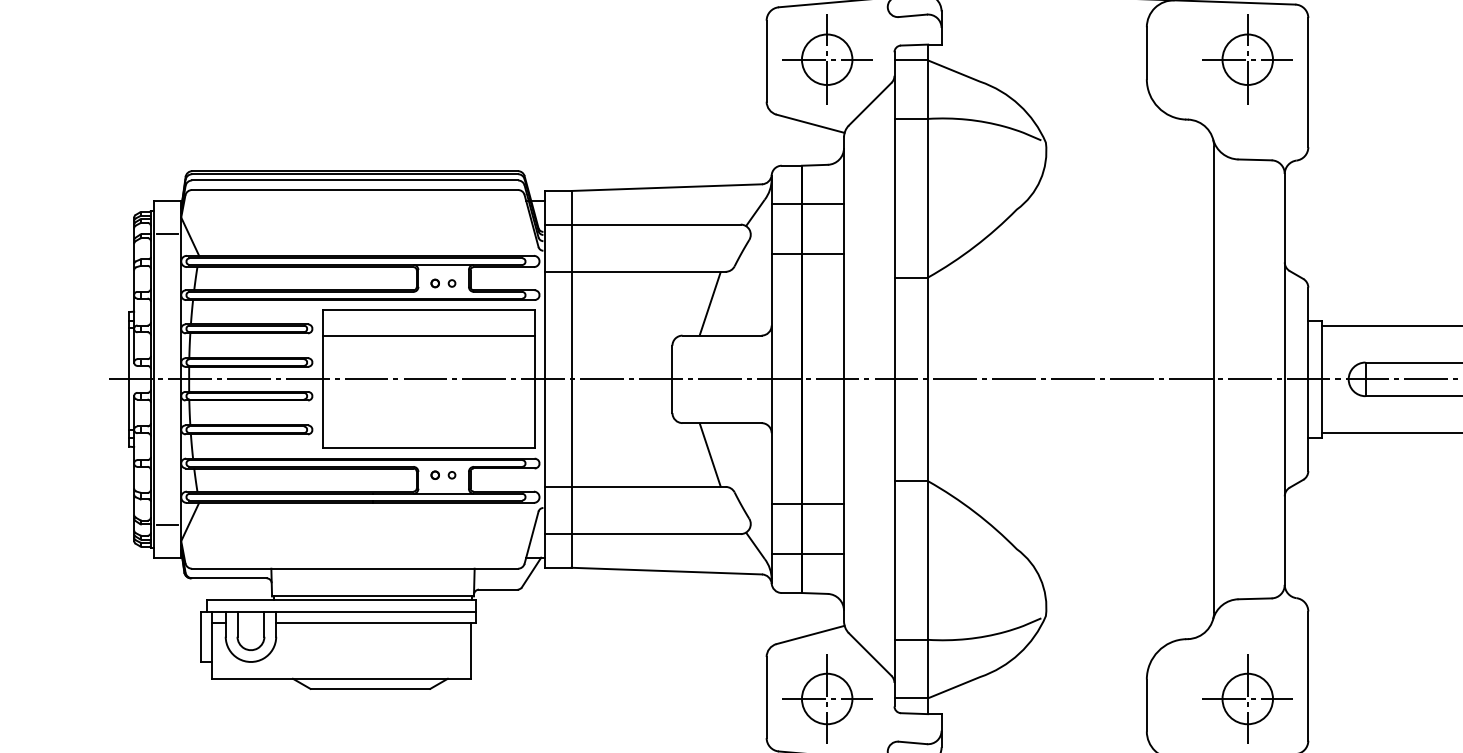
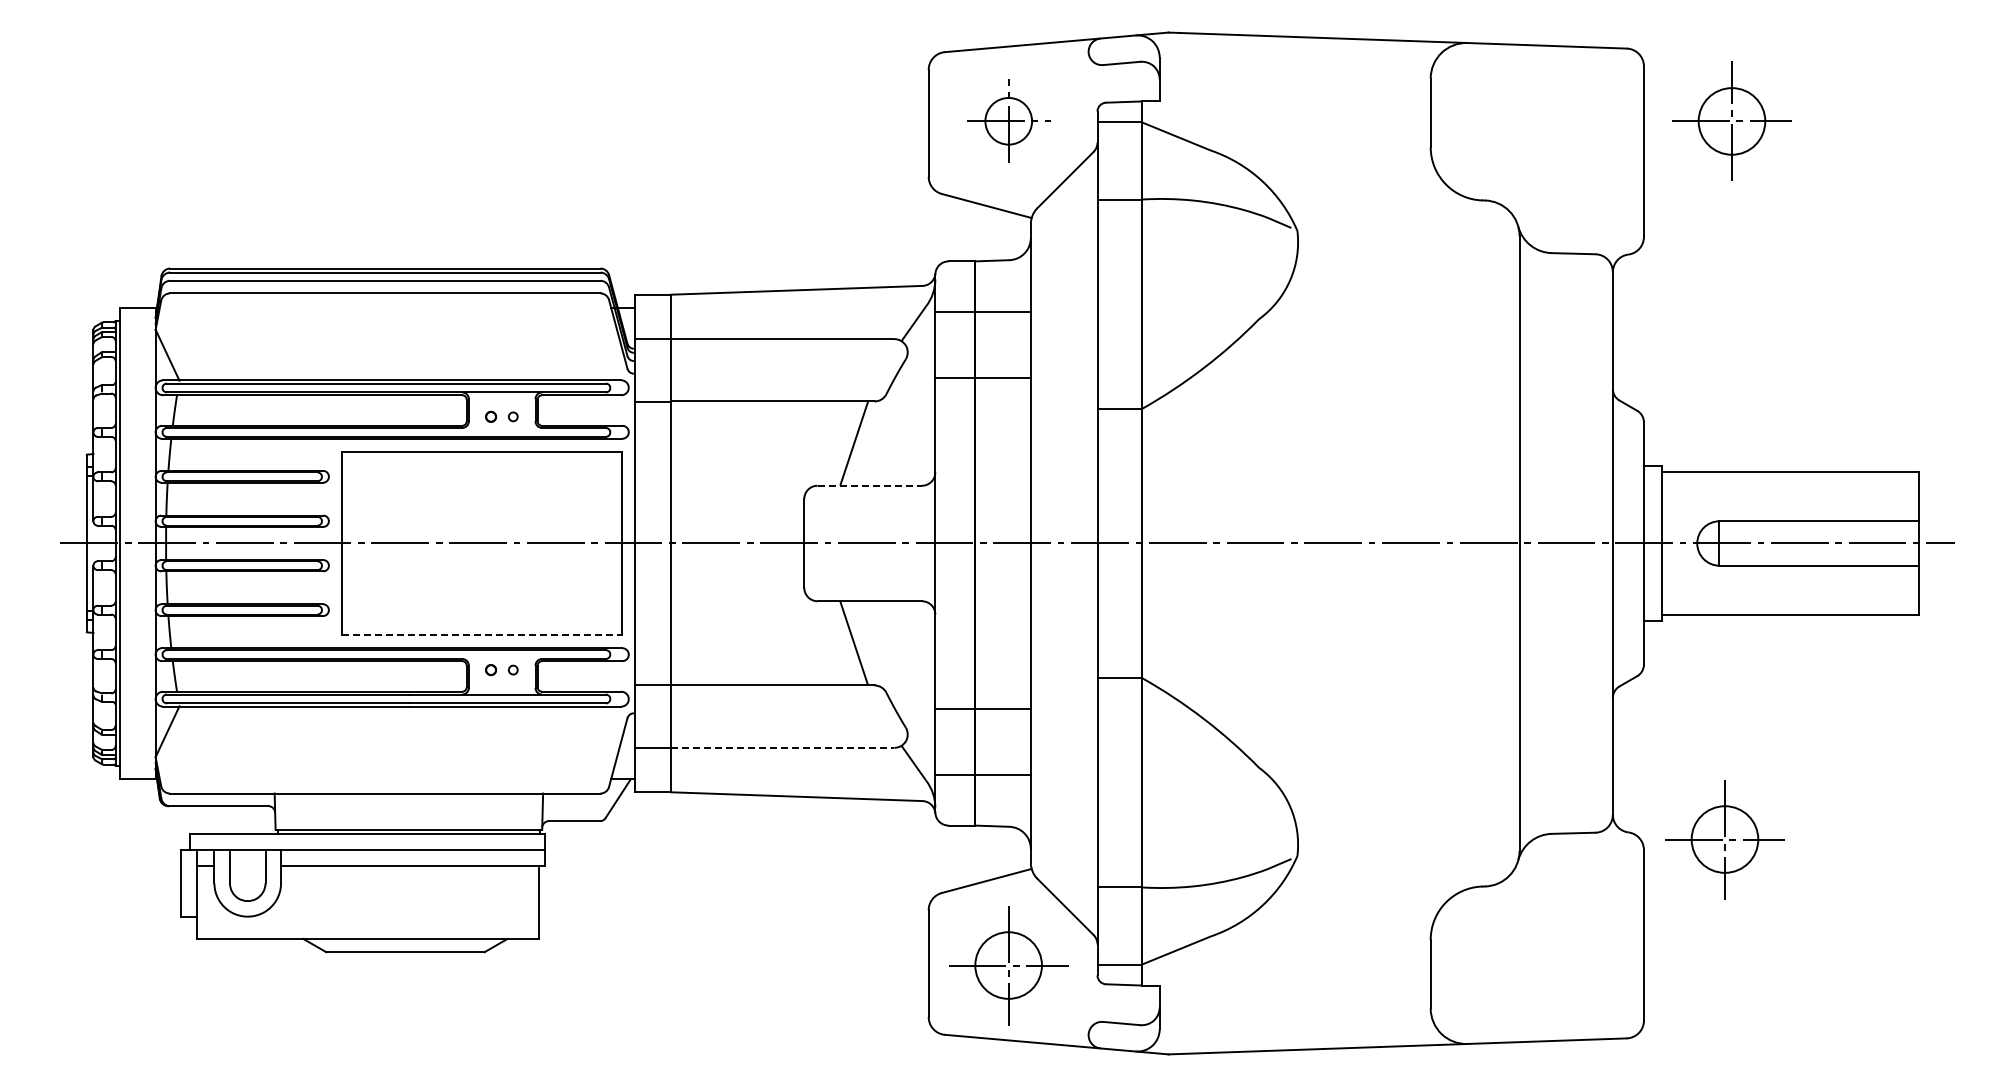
part: (827, 59) -> (1008, 120), size x0.7
part: (1247, 59) -> (1731, 120), moved
line: (166, 233) -> (136, 351), removed
line: (428, 335) -> (482, 485), removed
line: (722, 335) -> (870, 485), solid -> dashed
line: (428, 448) -> (482, 634), solid -> dashed
line: (166, 524) -> (136, 735), removed
line: (655, 533) -> (782, 747), solid -> dashed
part: (1247, 698) -> (1724, 839), moved

